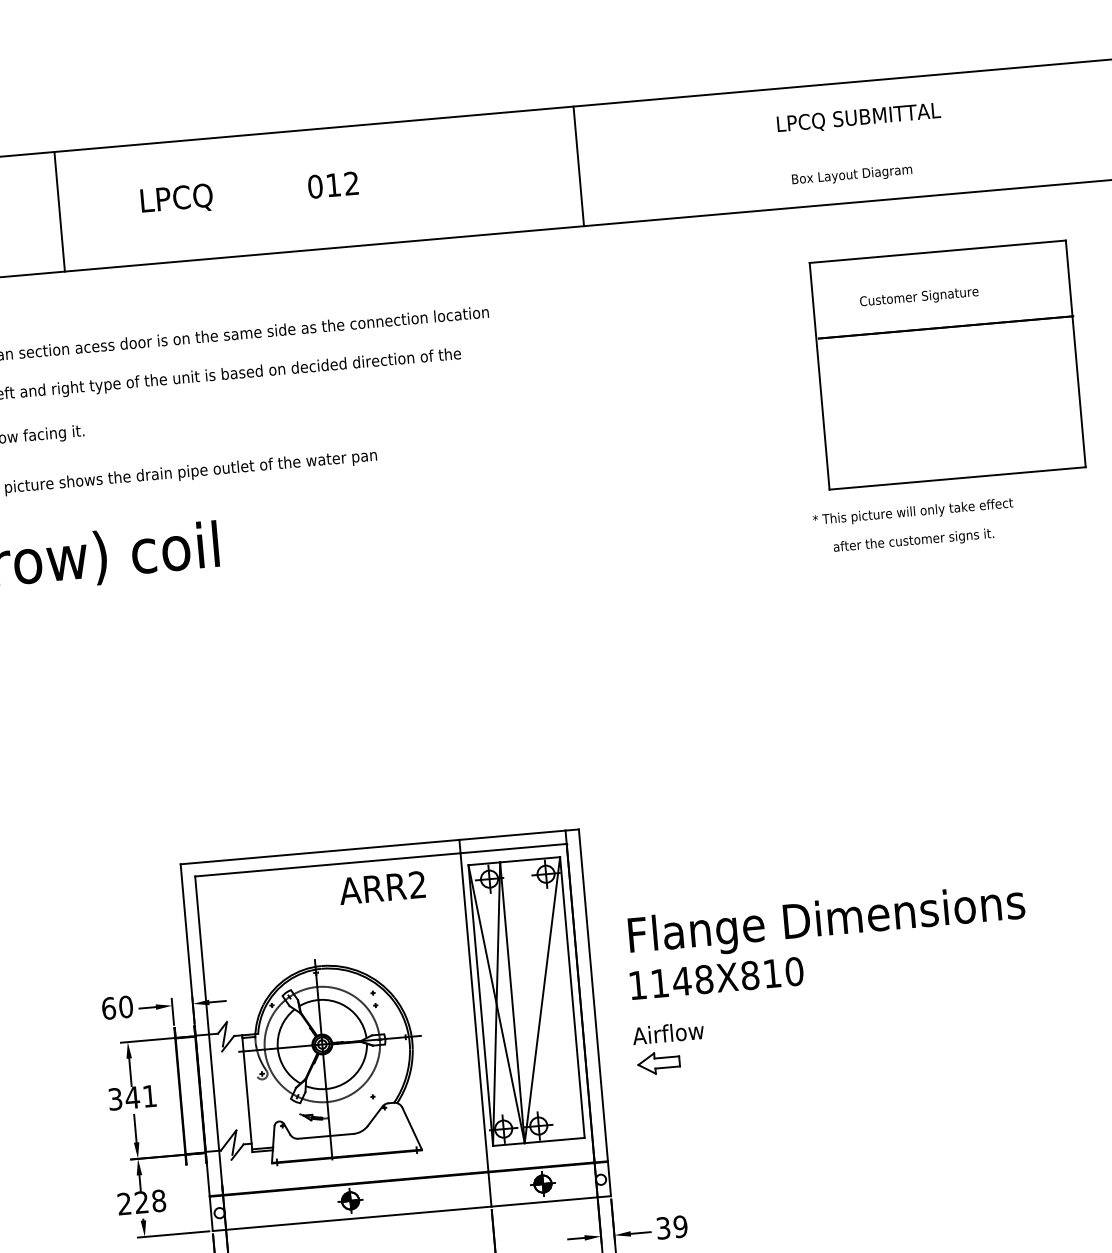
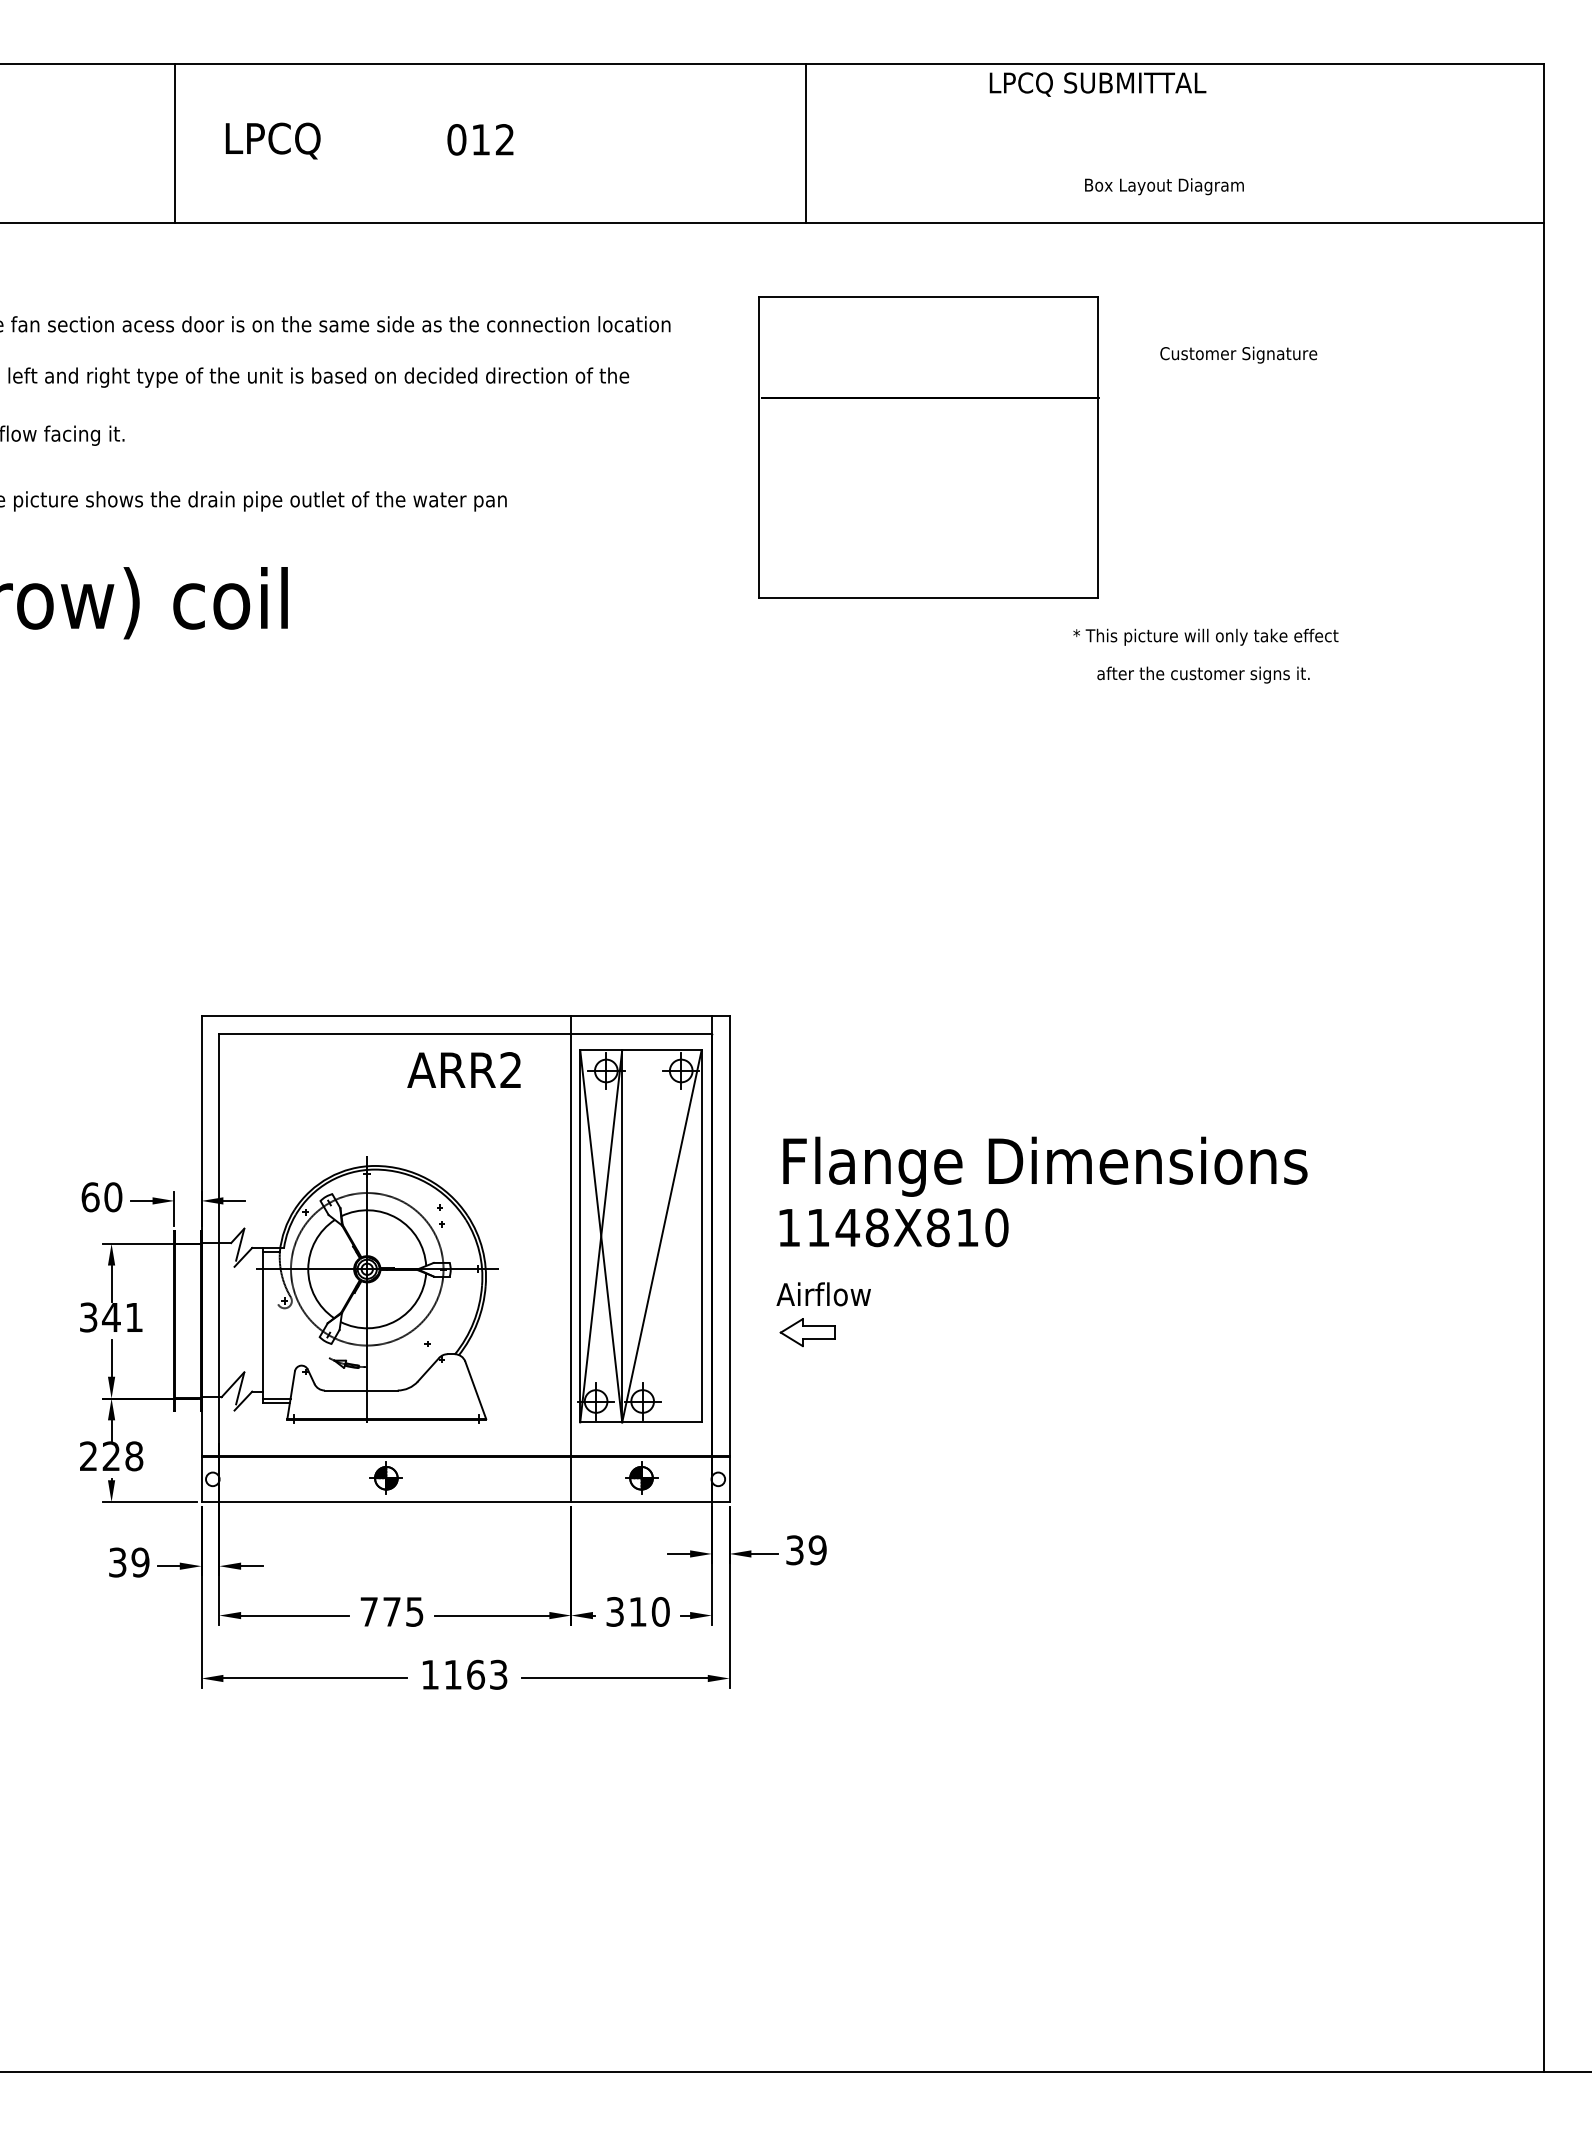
text: (858, 118) -> (1097, 84), moved
line: (59, 211) -> (174, 143), moved
part: (947, 365) -> (928, 447), moved

